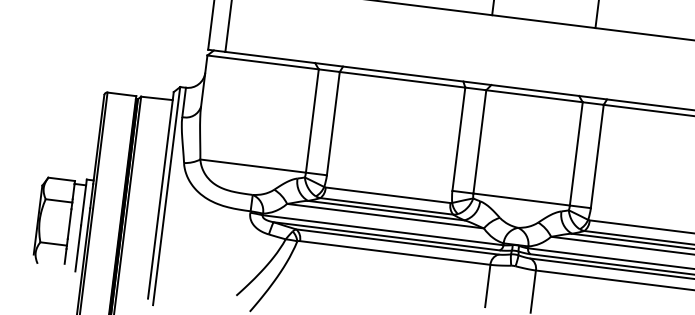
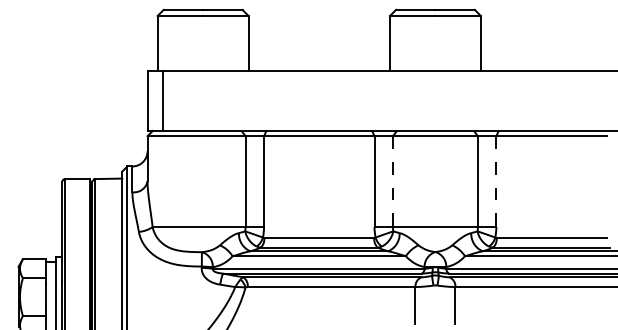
line: (480, 142) -> (393, 182), solid -> dashed
line: (597, 157) -> (496, 182), solid -> dashed

